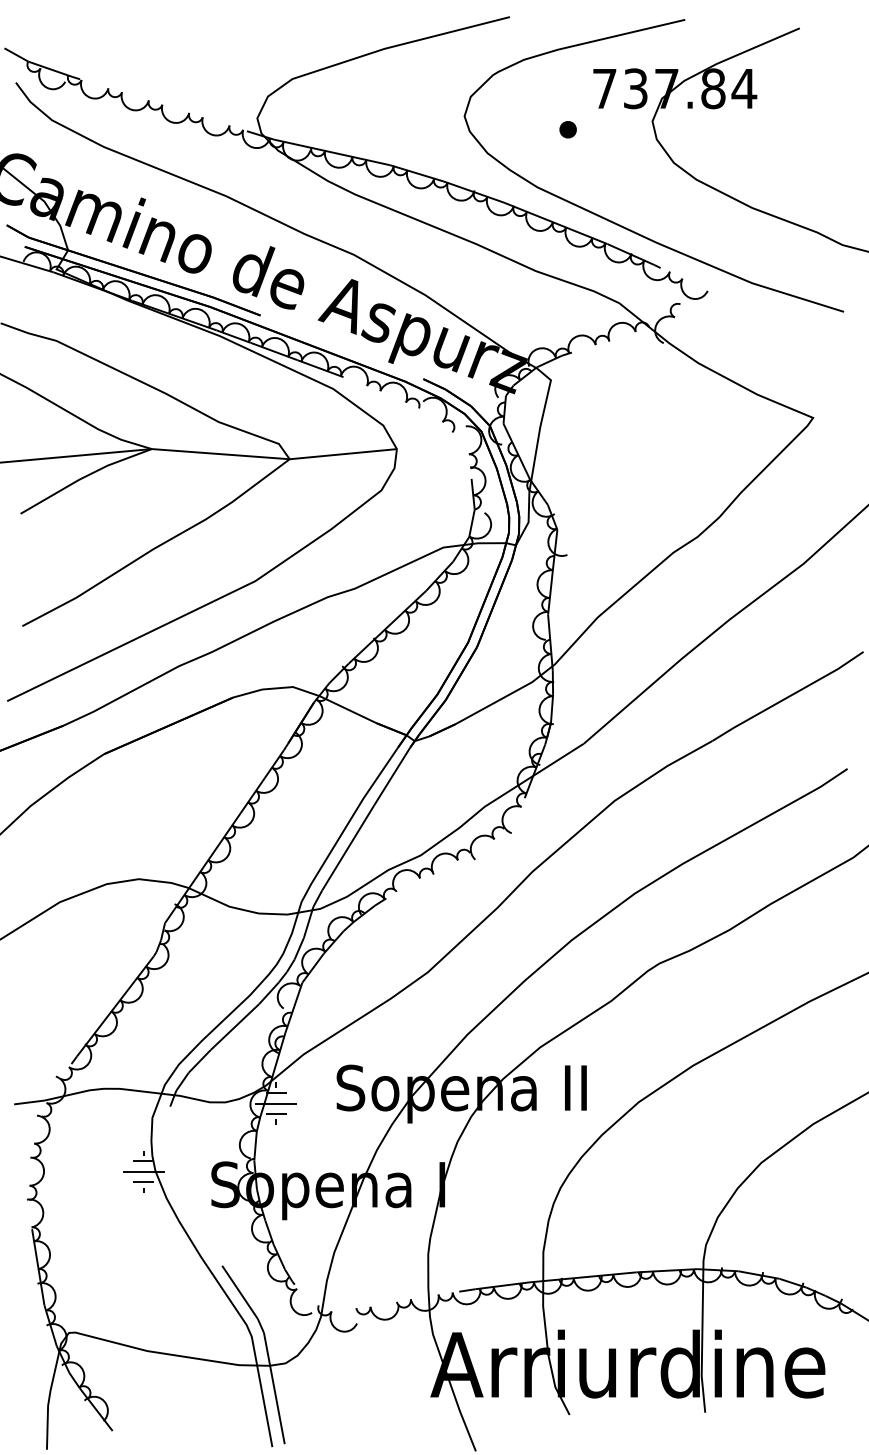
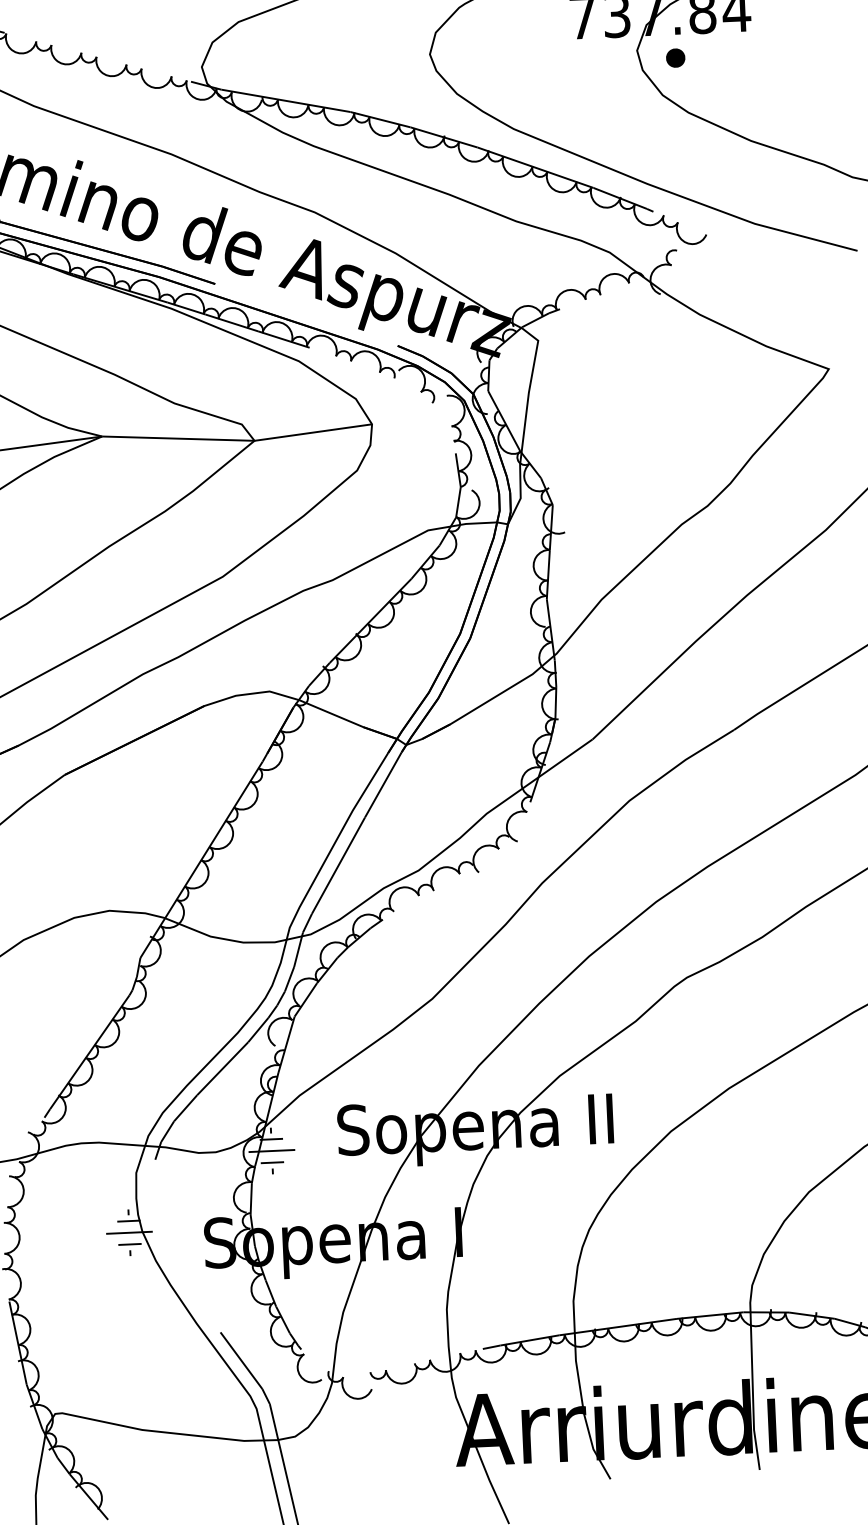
part: (567, 129) -> (674, 57), moved

